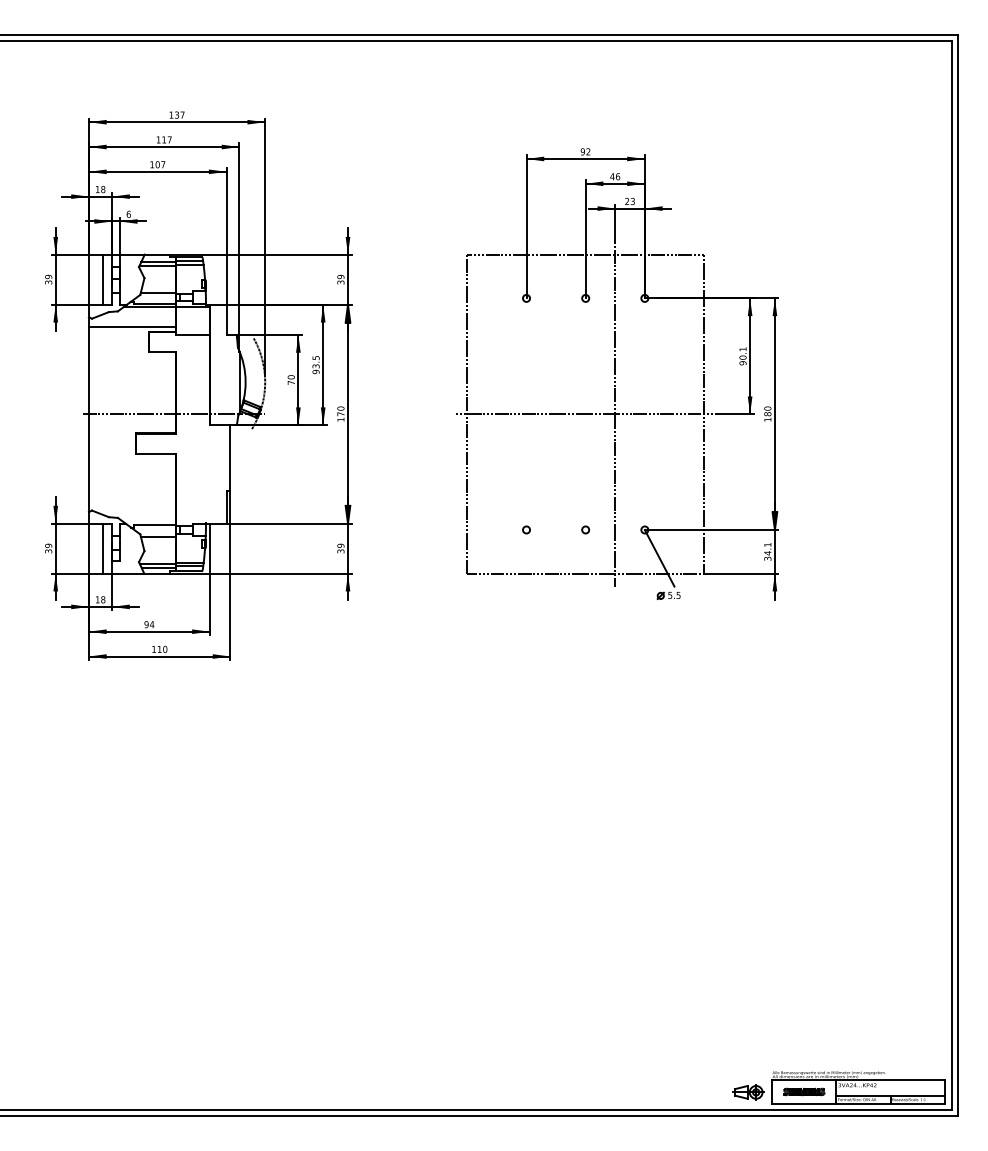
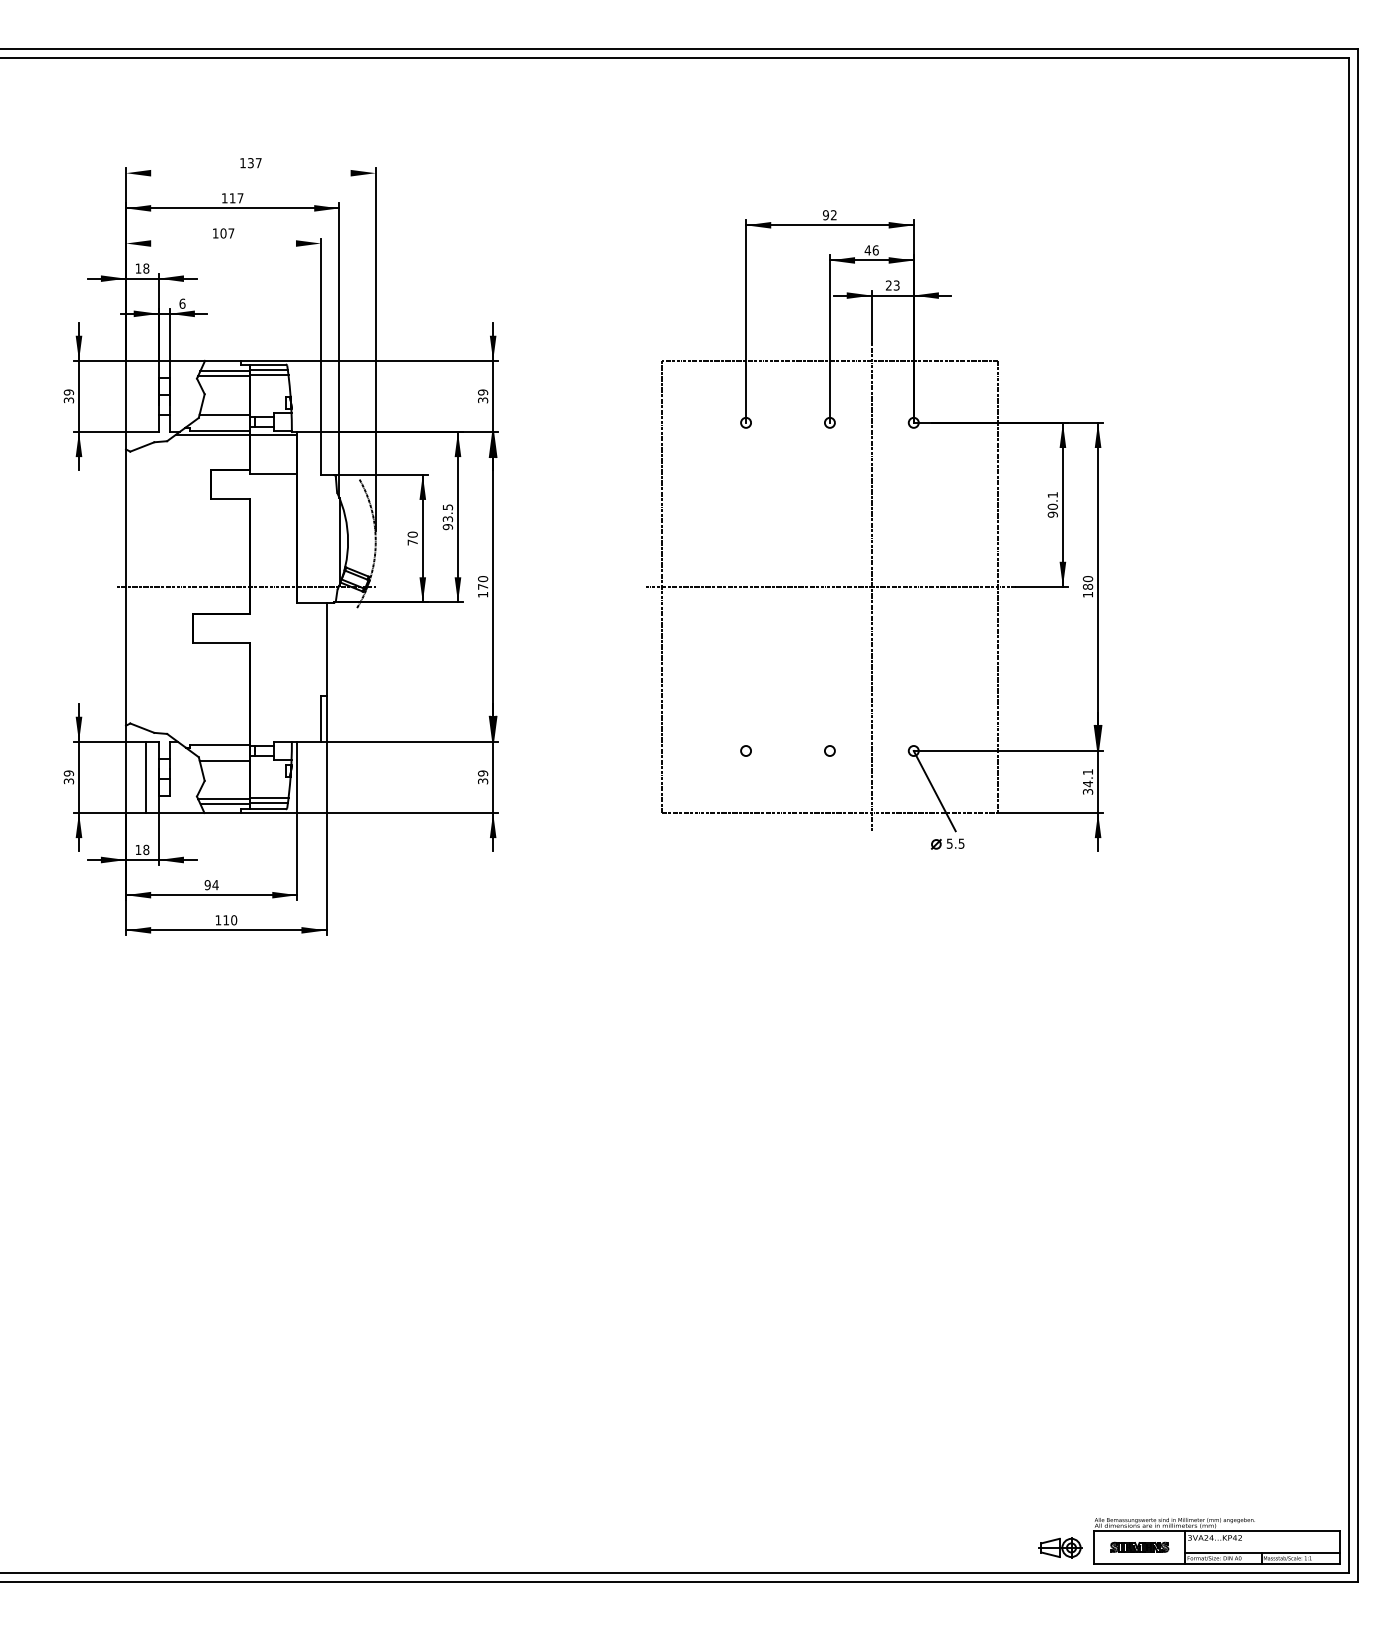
line: (176, 122) -> (250, 173), removed
line: (157, 171) -> (223, 243), removed
line: (102, 279) -> (145, 396), removed
line: (132, 326) -> (187, 462), removed

